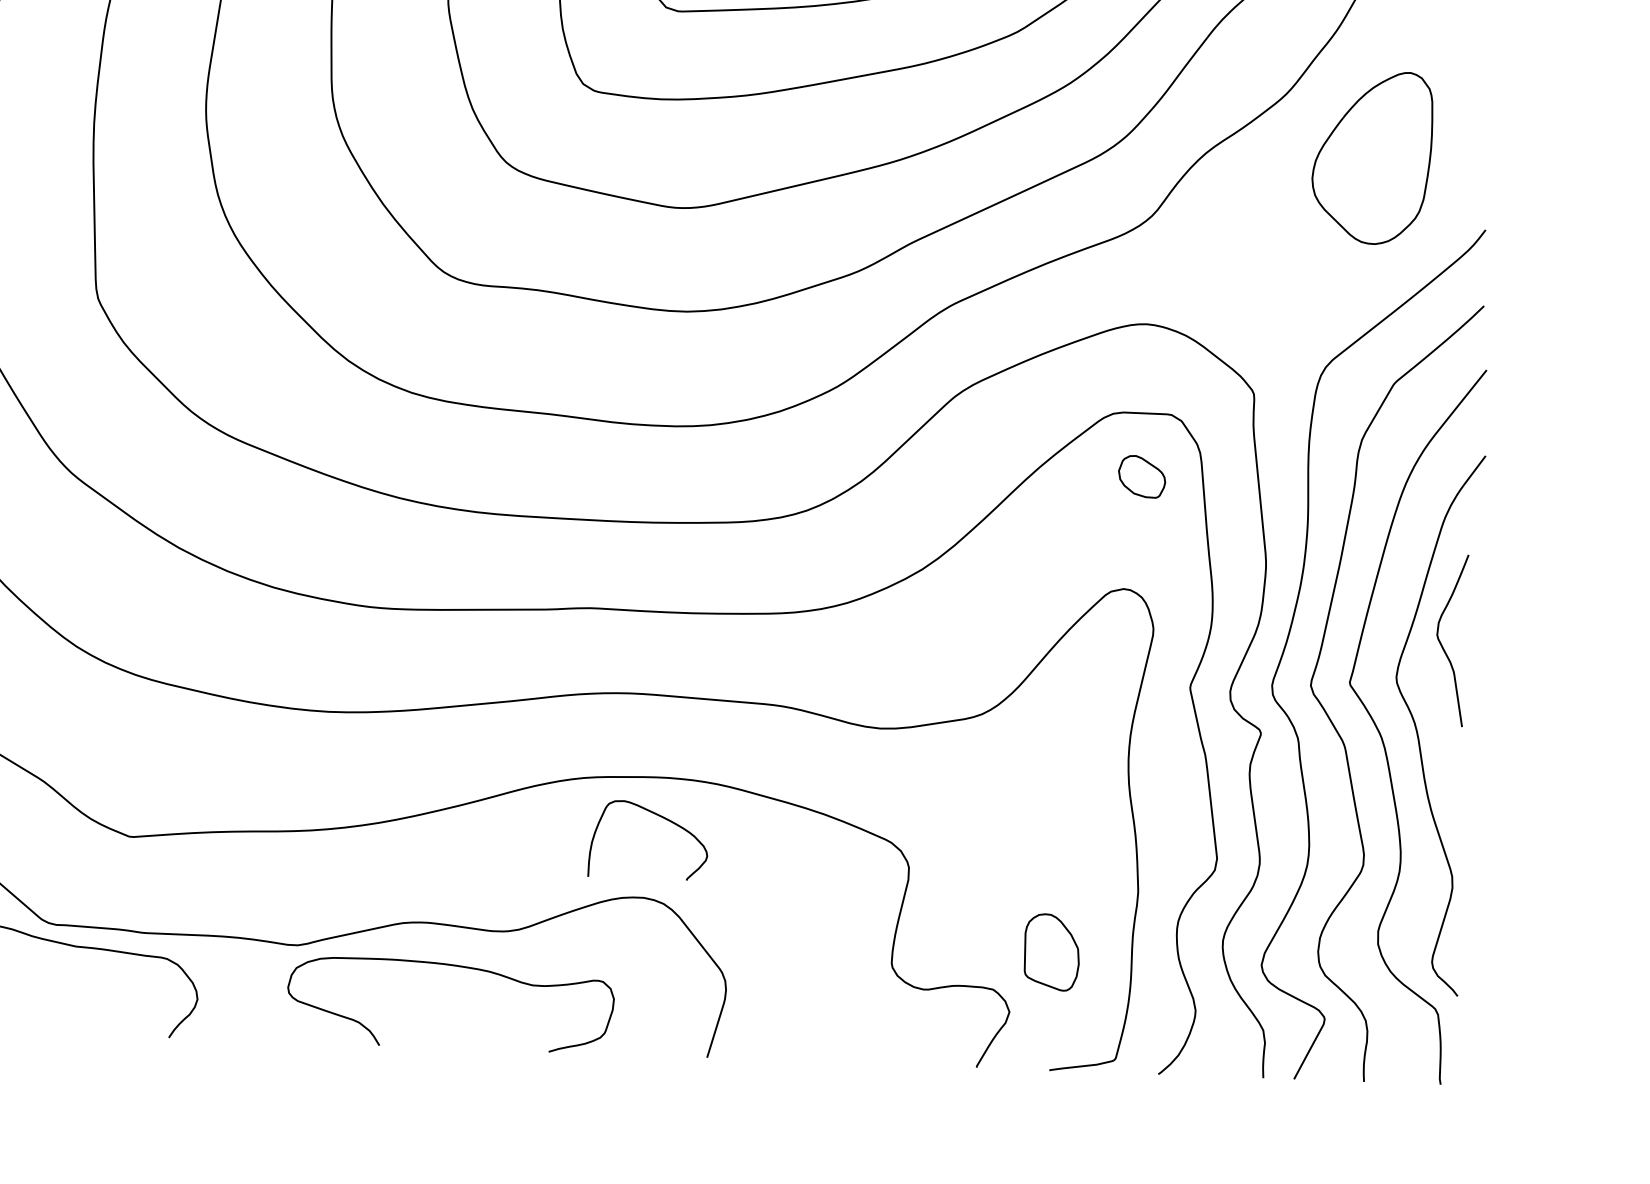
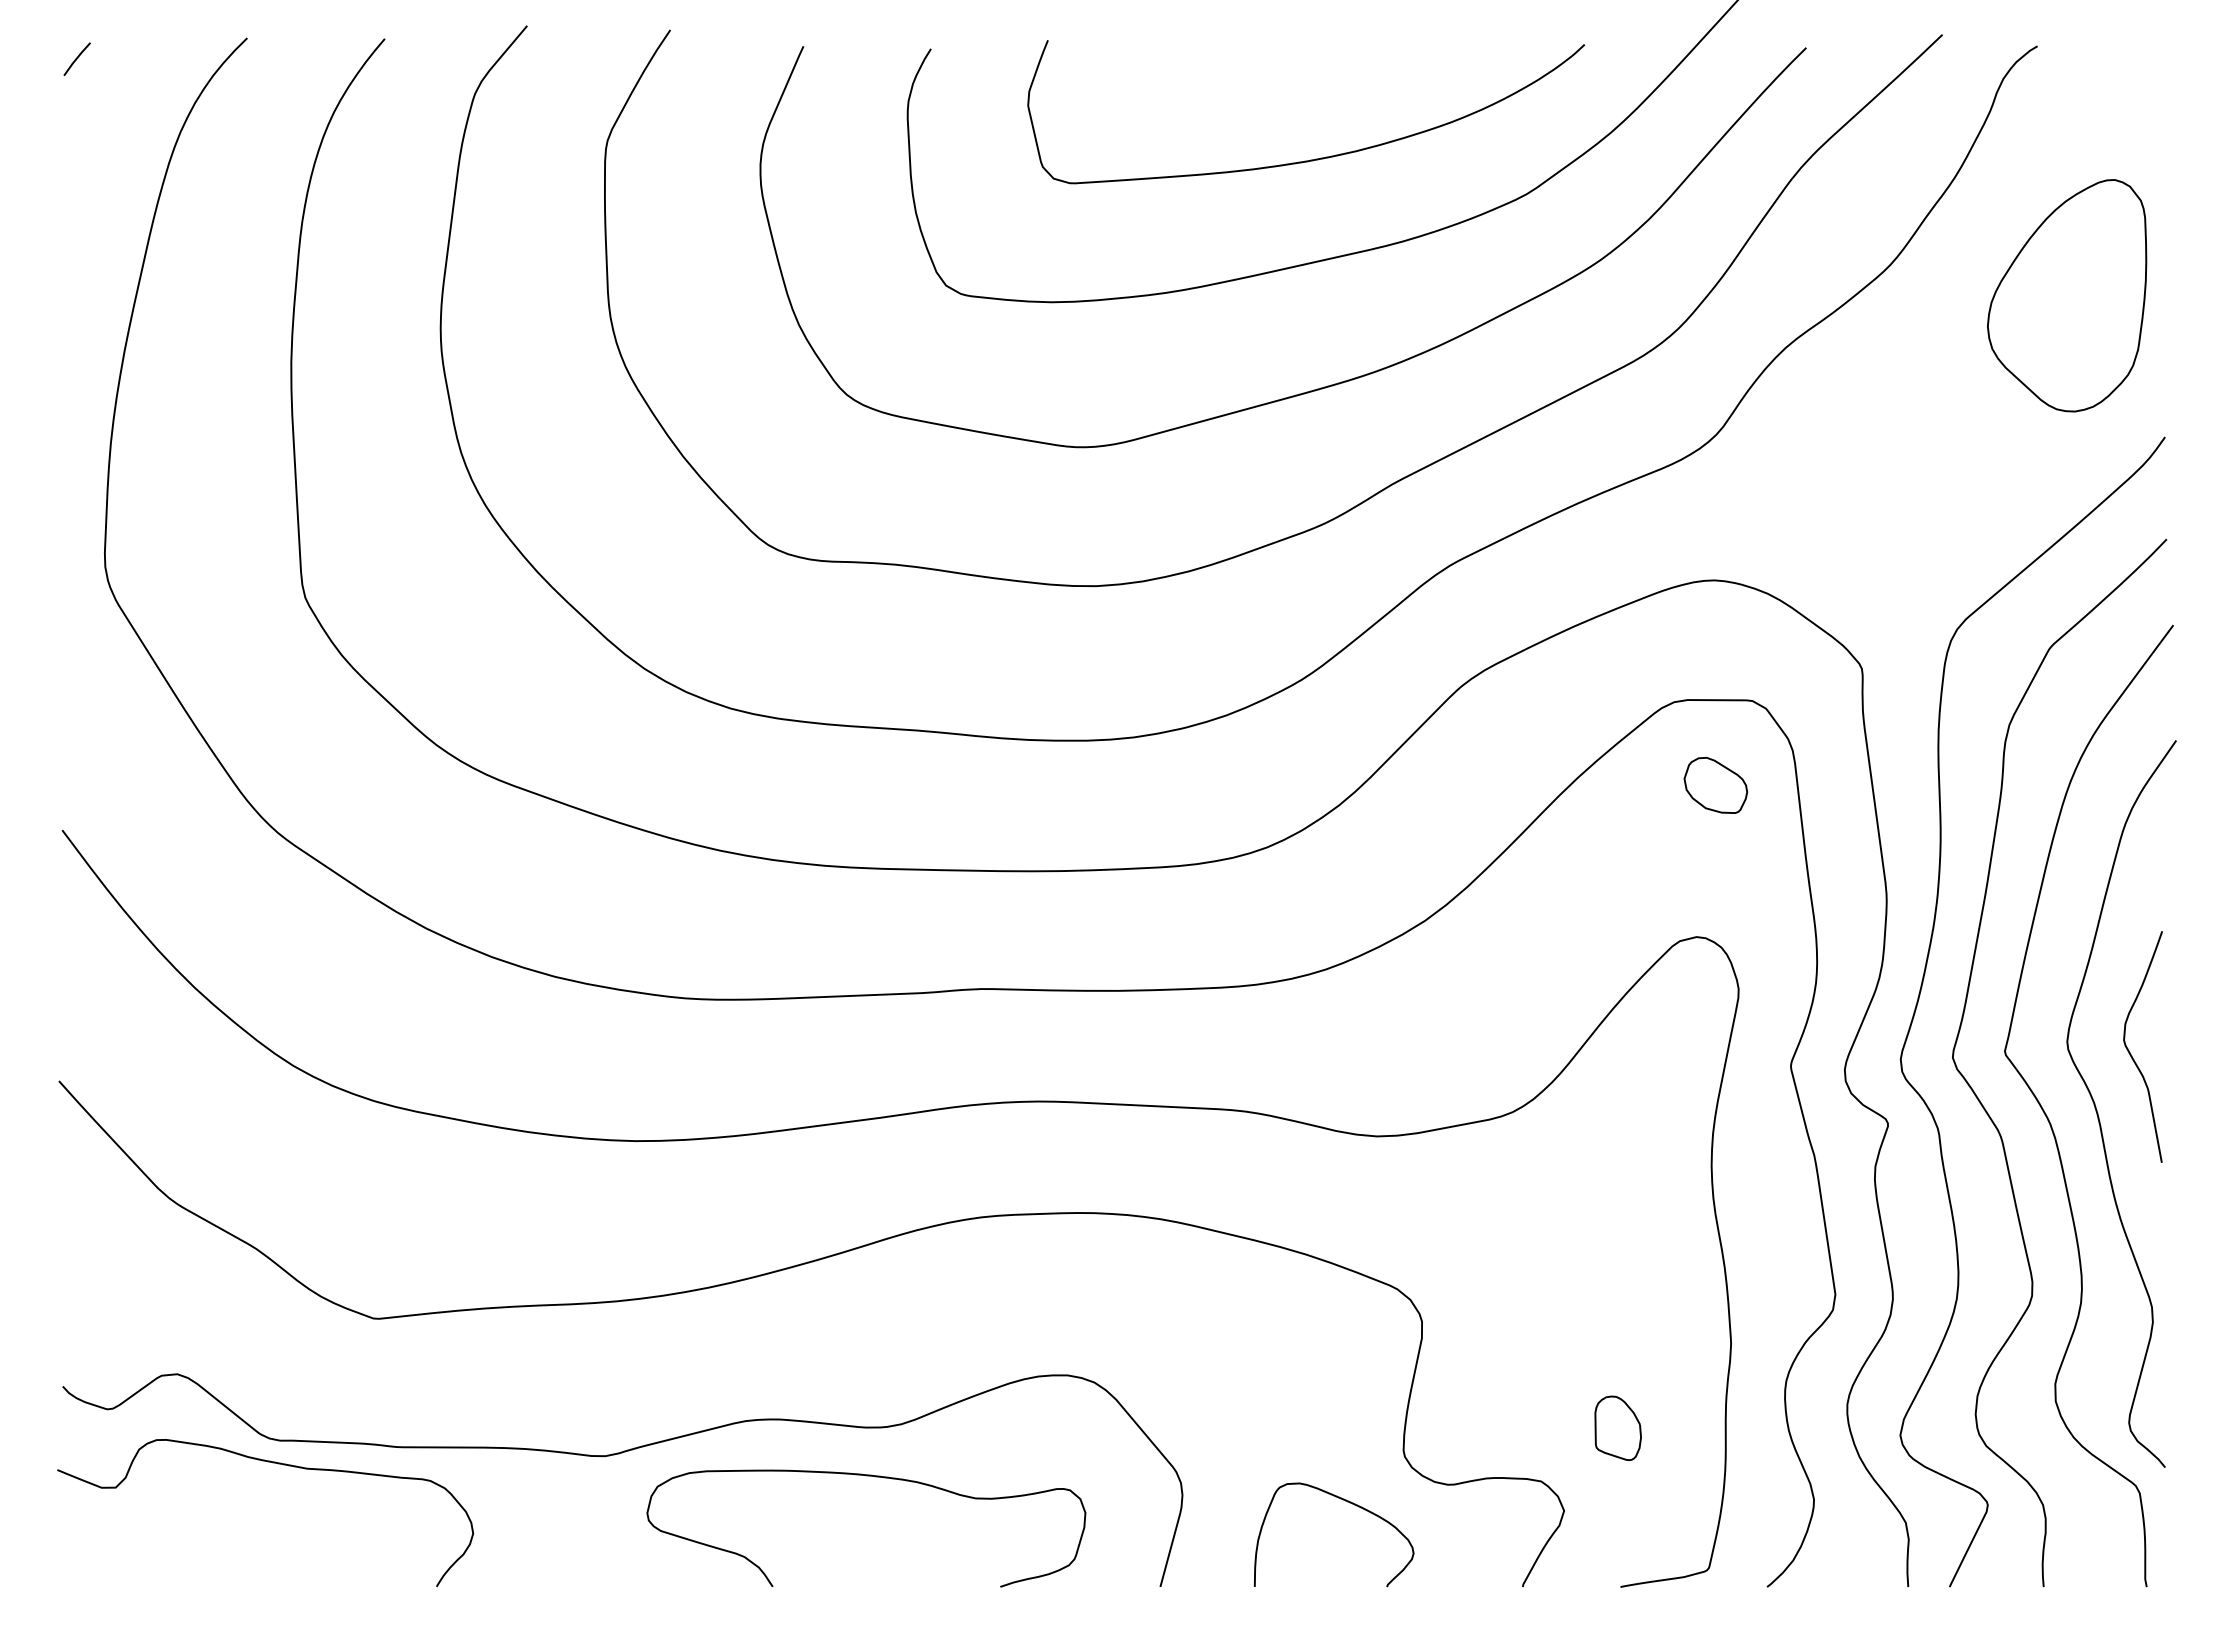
part: (1372, 157) -> (2067, 295), moved
curve: (1441, 644) -> (2130, 1052), moved
curve: (659, 816) -> (1347, 1502), moved
part: (1051, 951) -> (1617, 1427), size x0.62
curve: (458, 967) -> (875, 1477), moved

